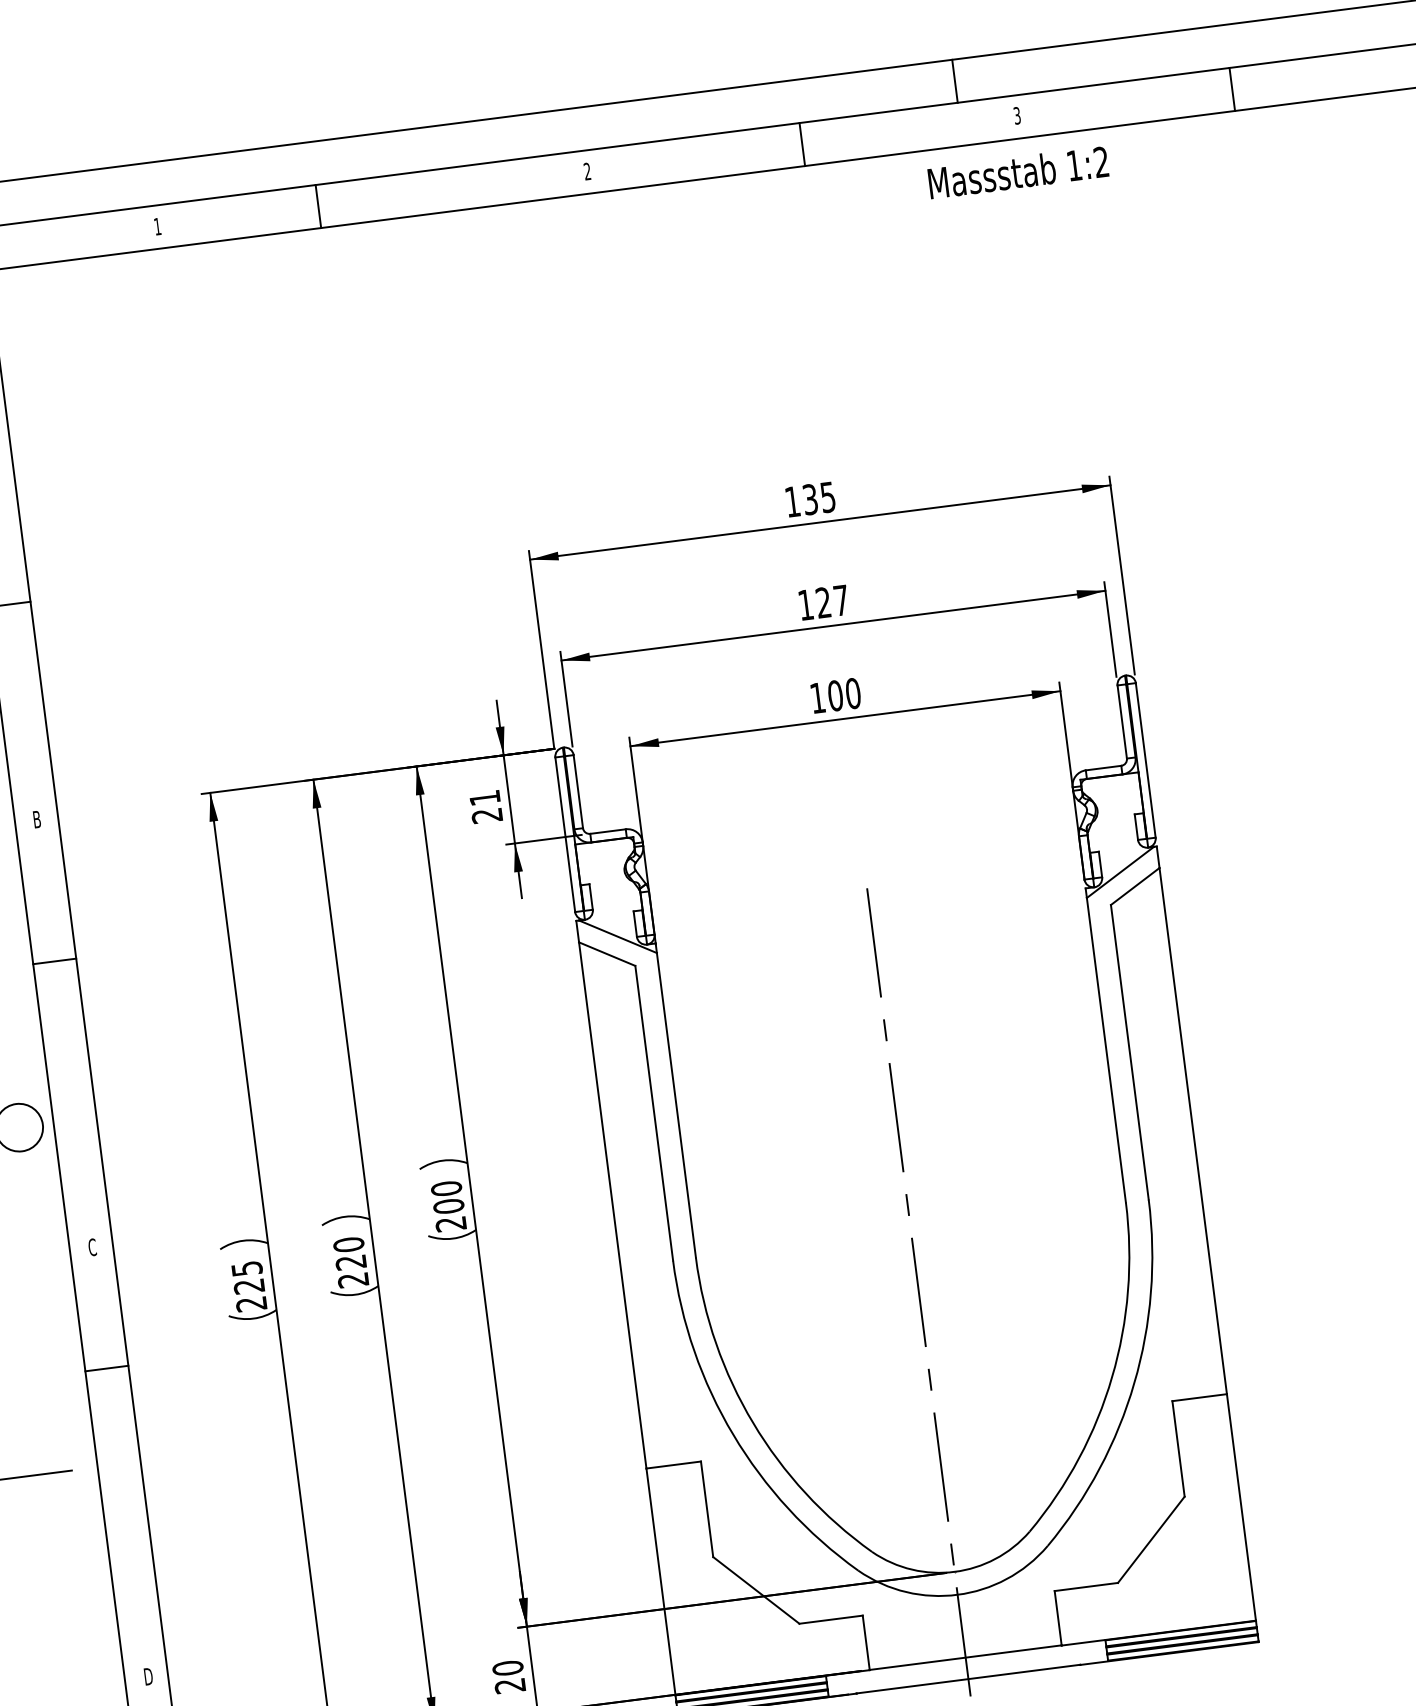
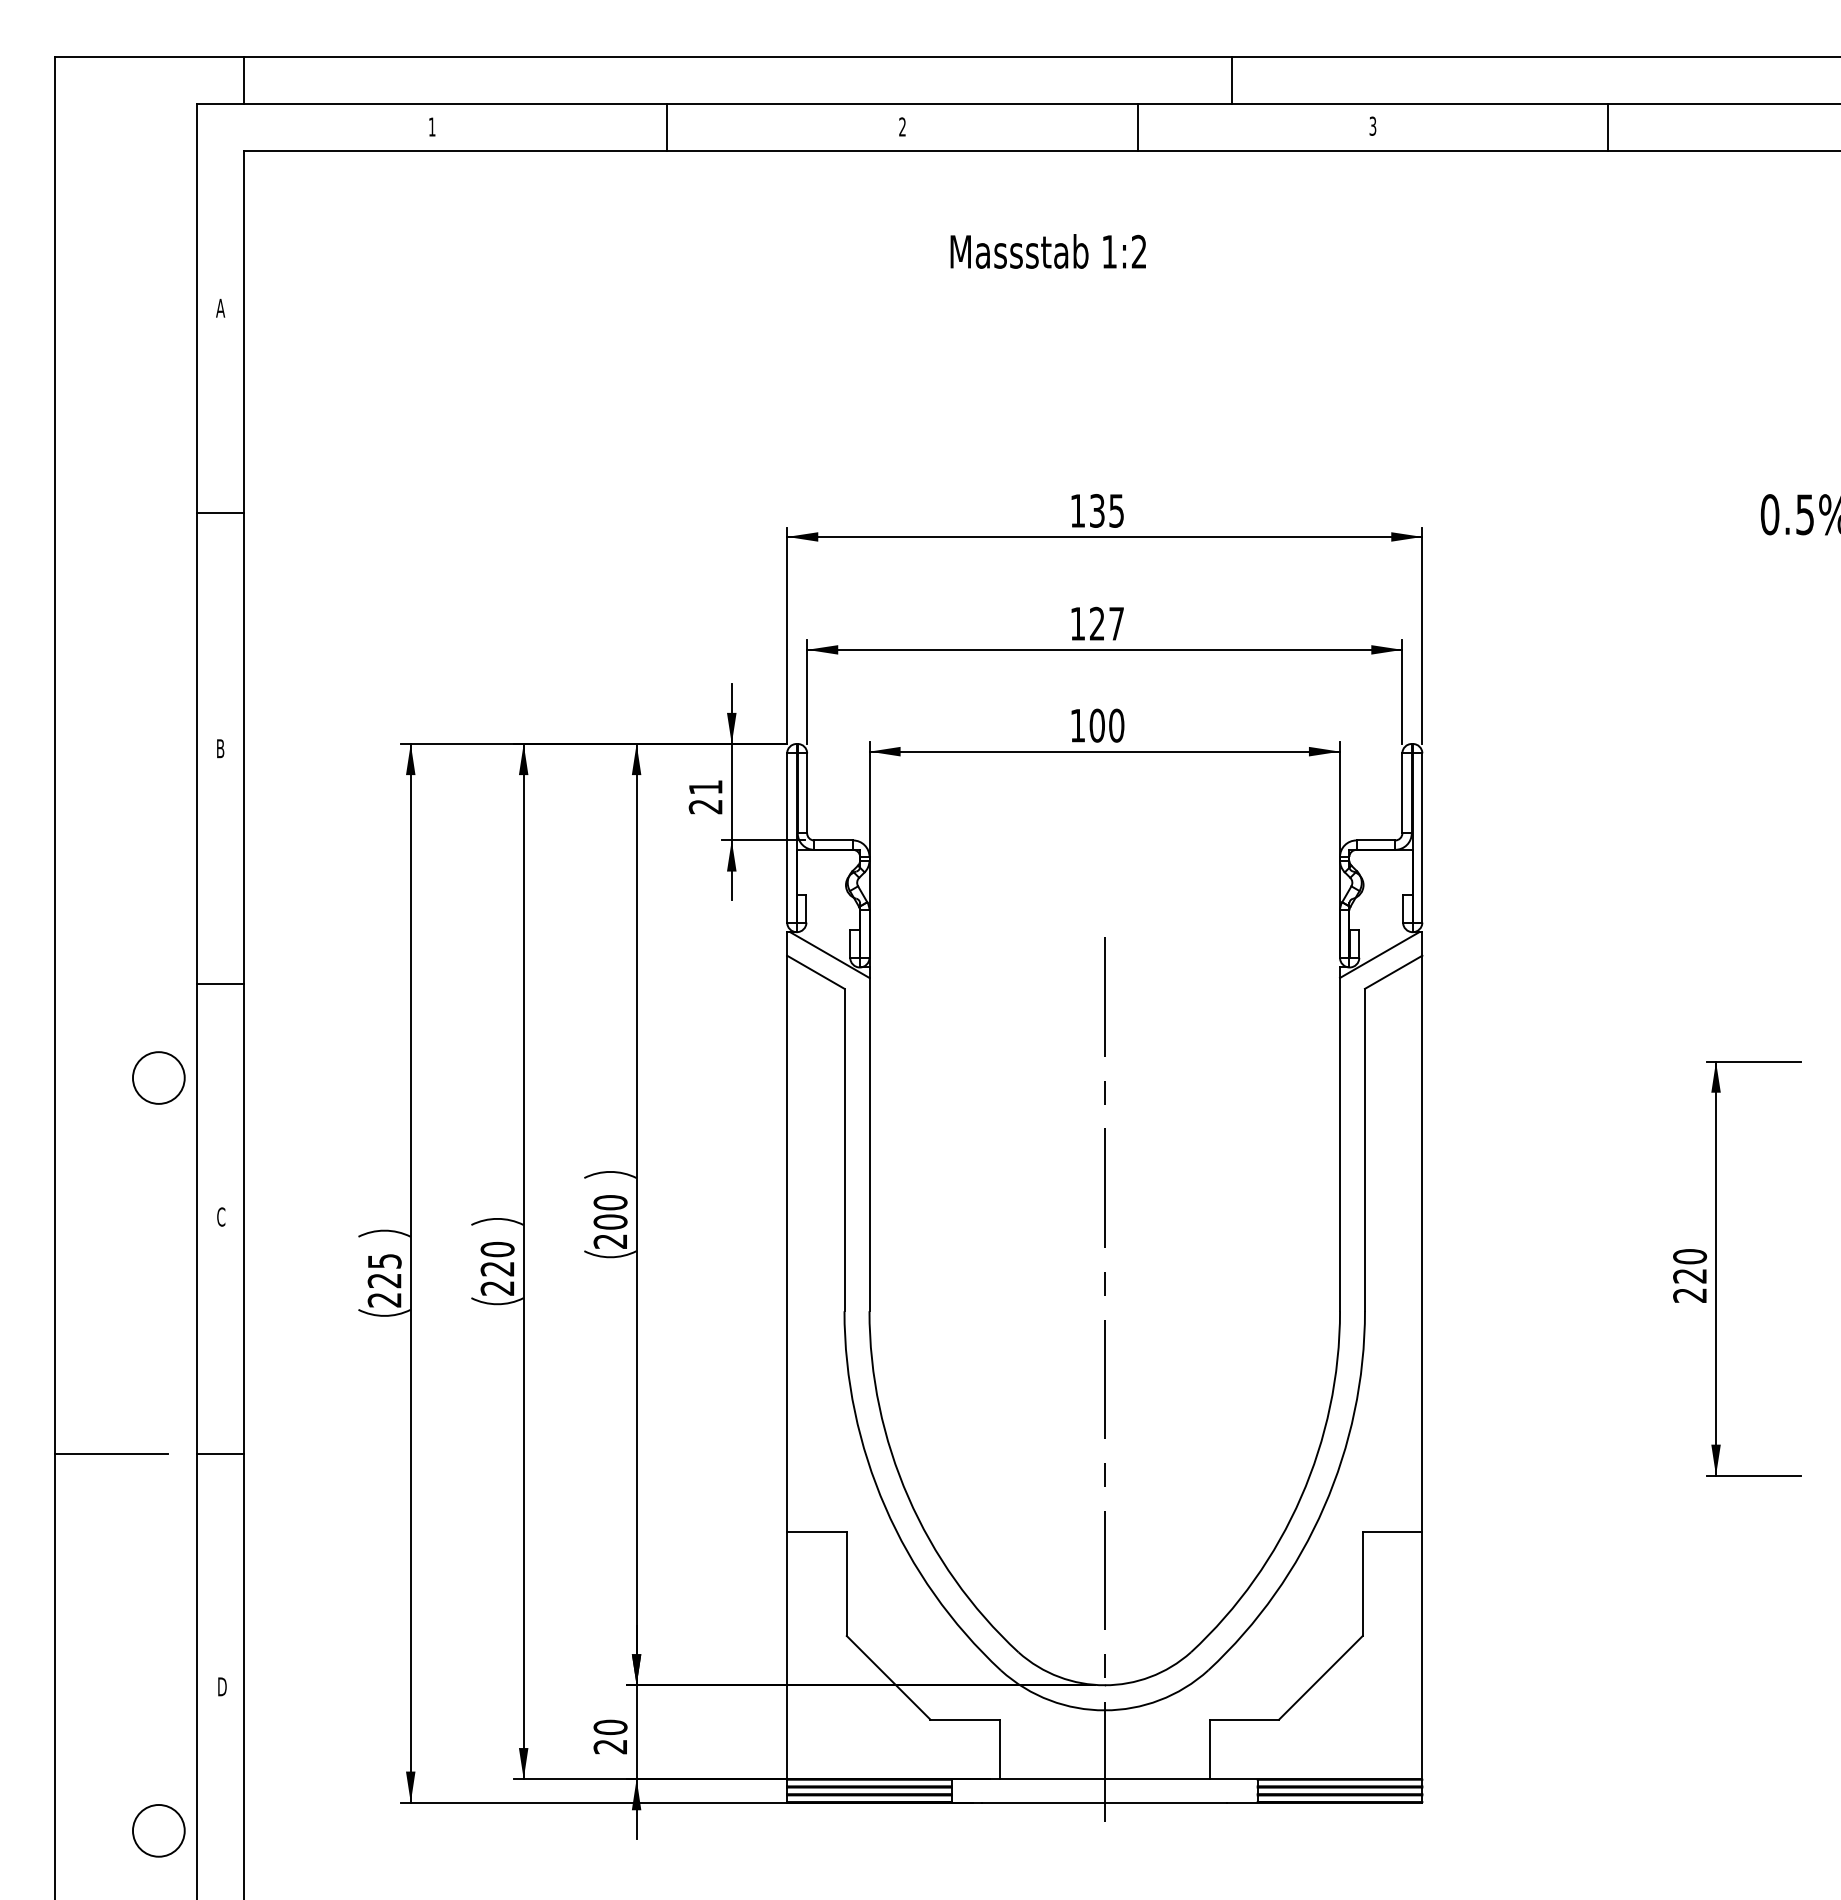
line: (954, 81) -> (1231, 80), moved
text: (1017, 172) -> (1047, 251), moved
line: (318, 206) -> (667, 127), moved
line: (54, 961) -> (219, 983), moved
line: (106, 1368) -> (219, 1454), moved

